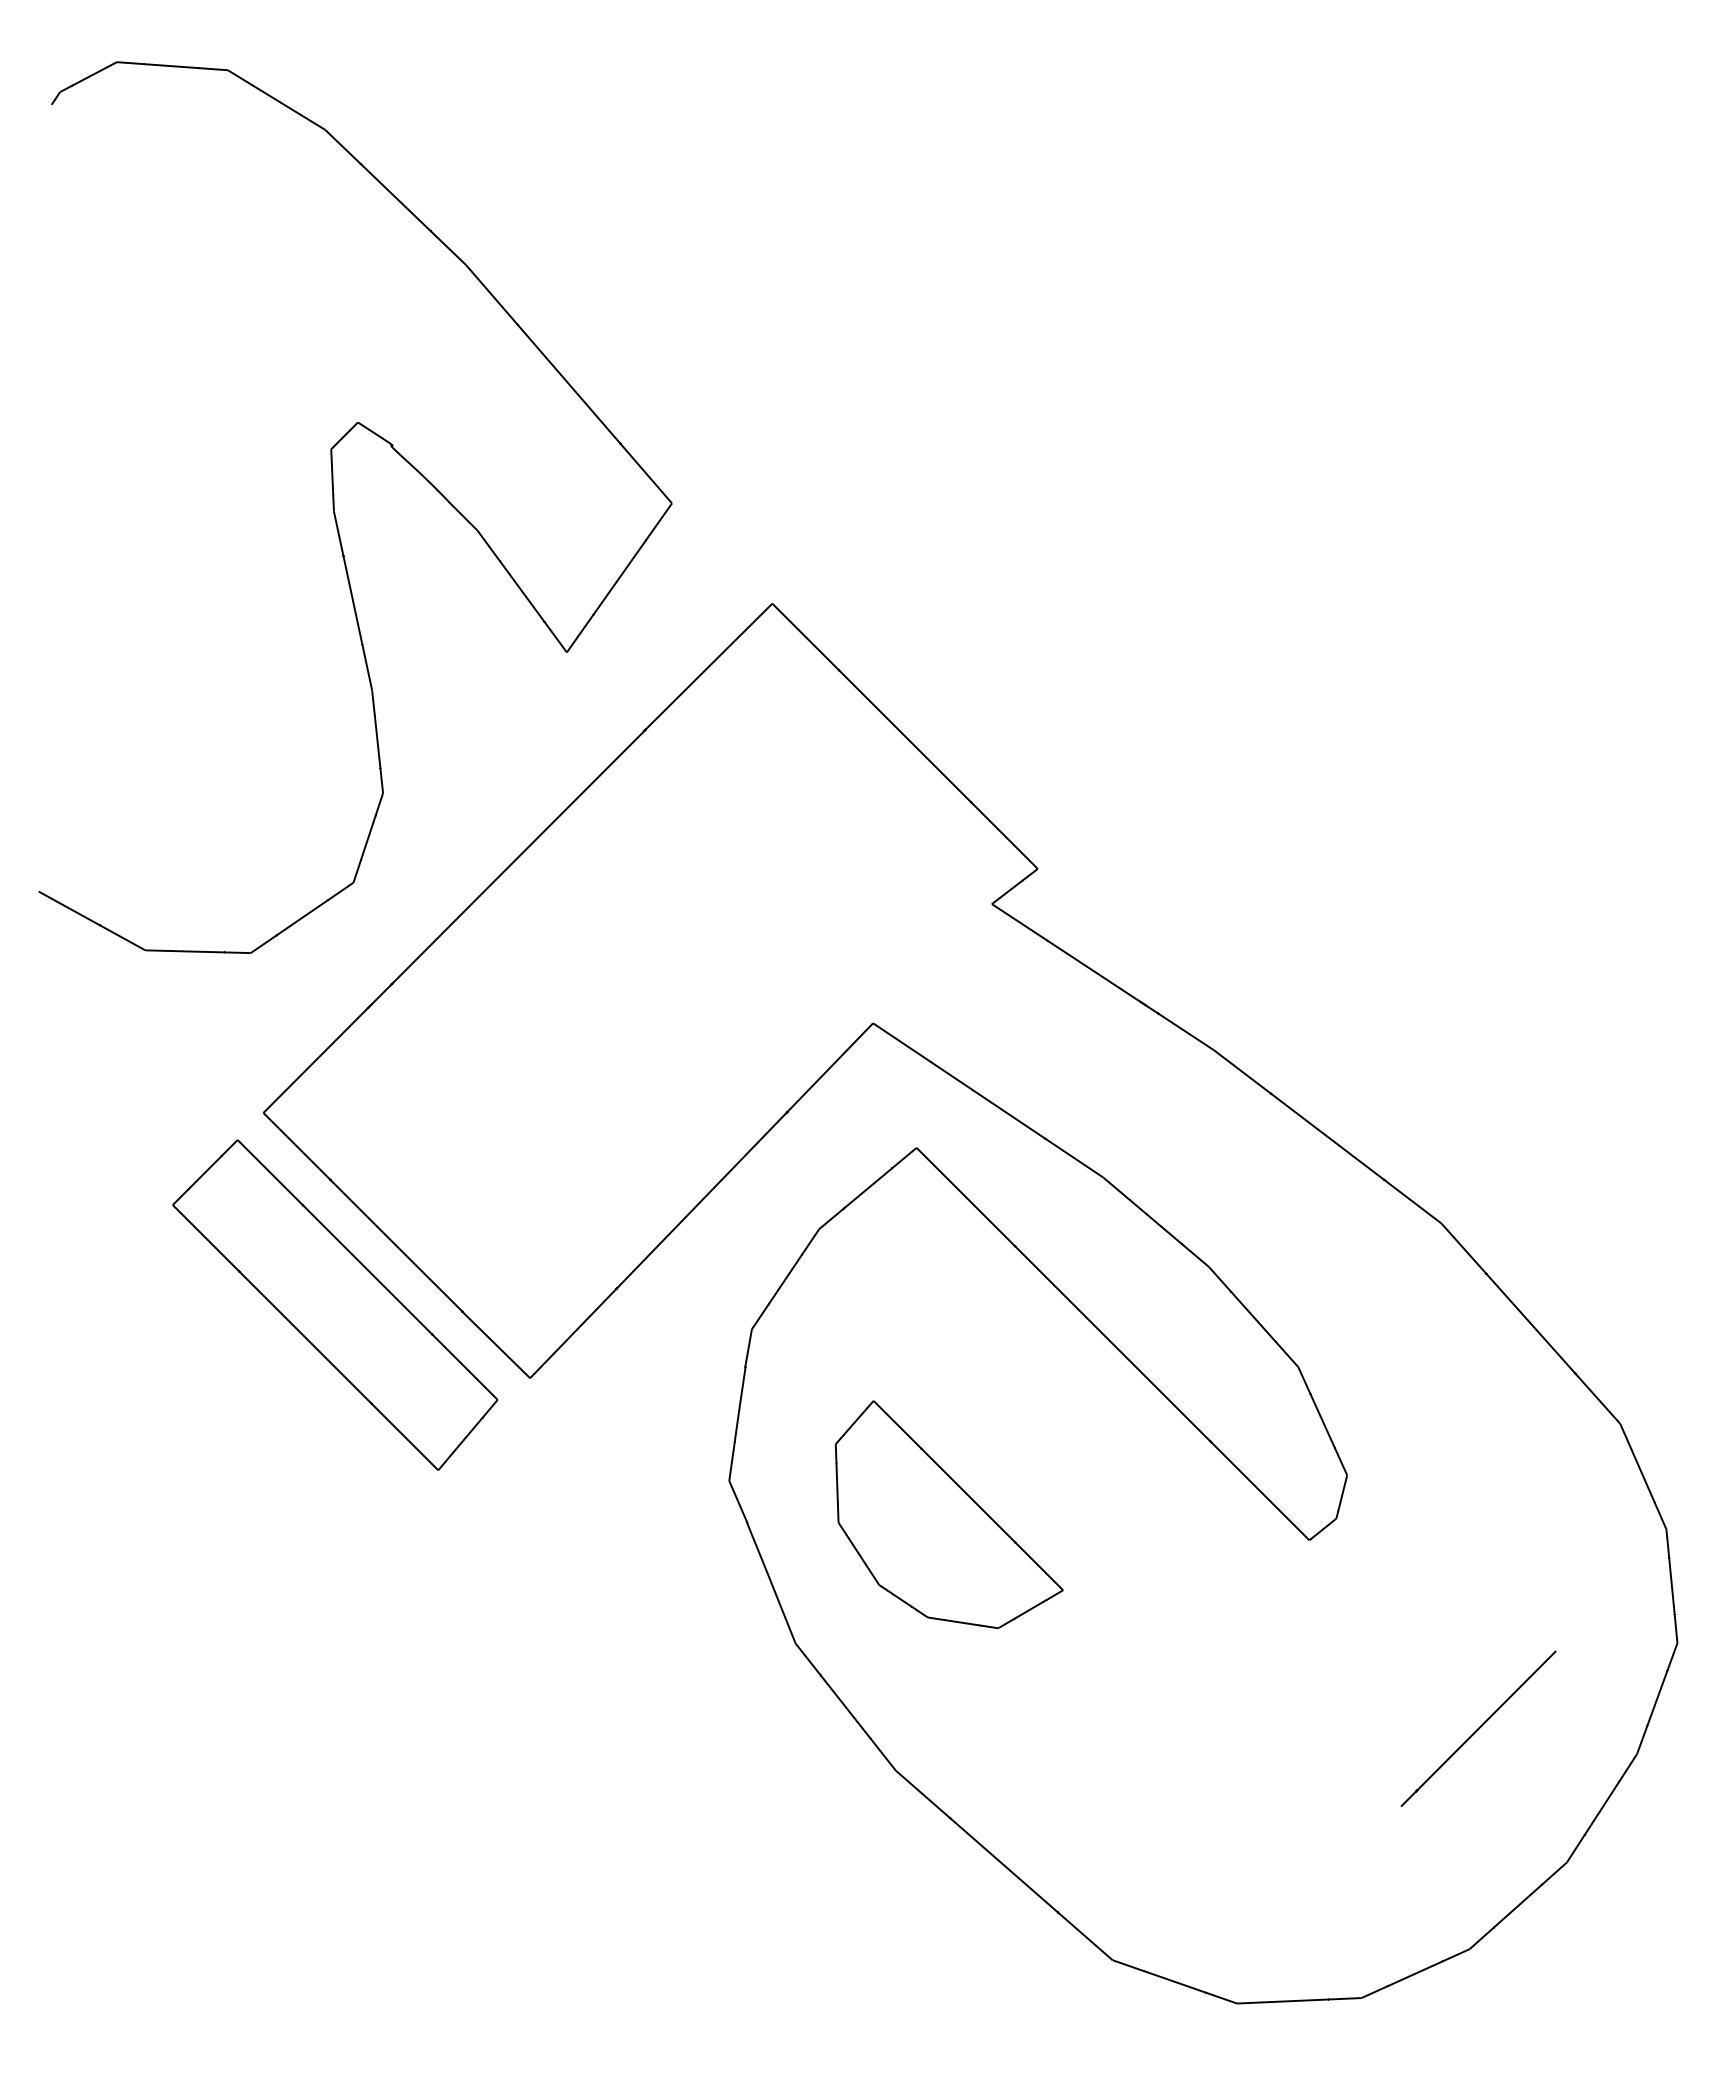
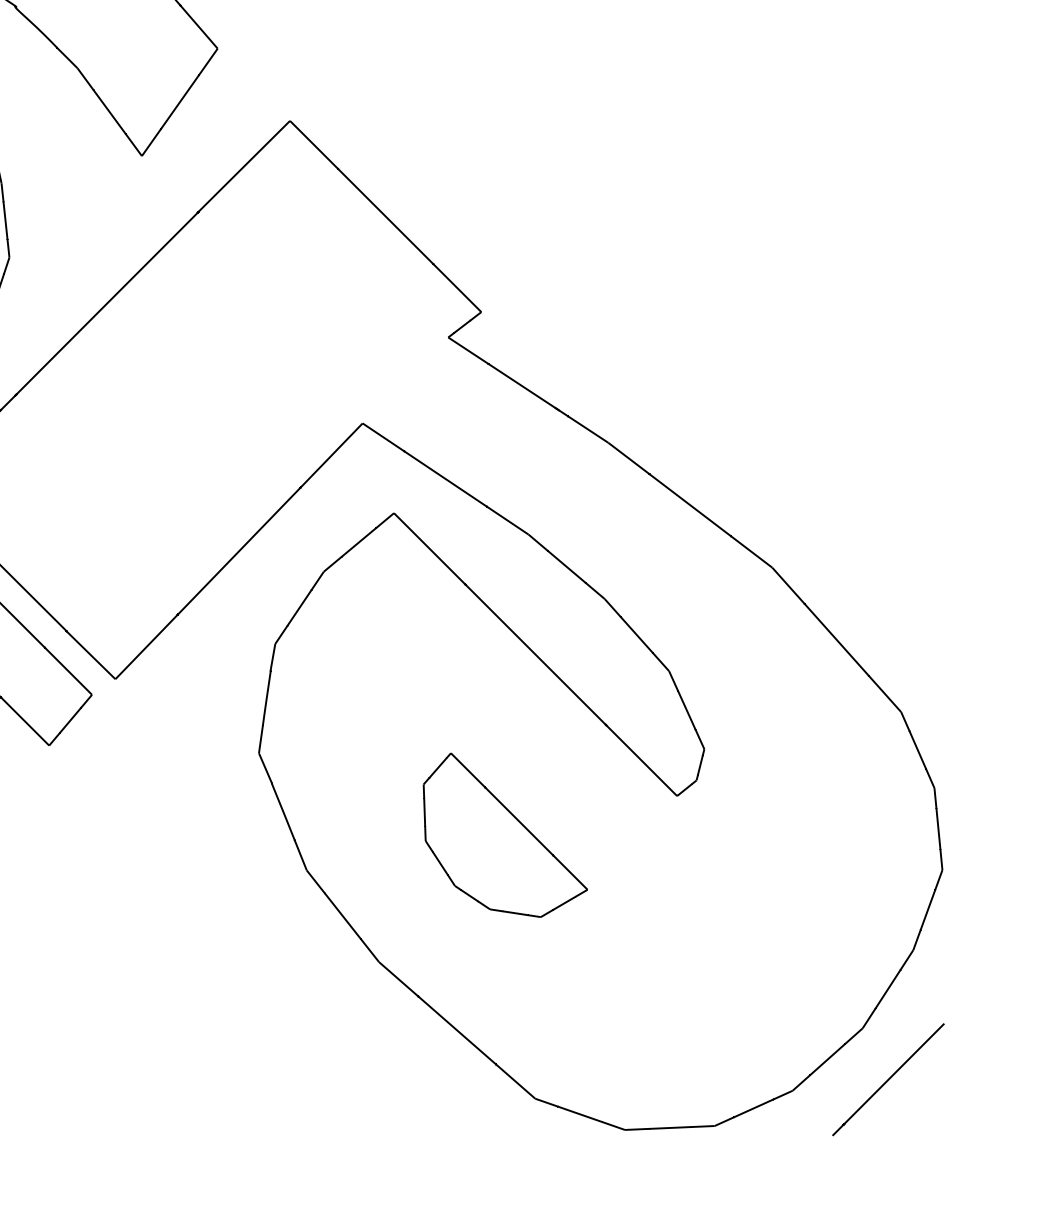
part: (948, 1514) -> (504, 835), moved
line: (1478, 1728) -> (888, 1079), moved

